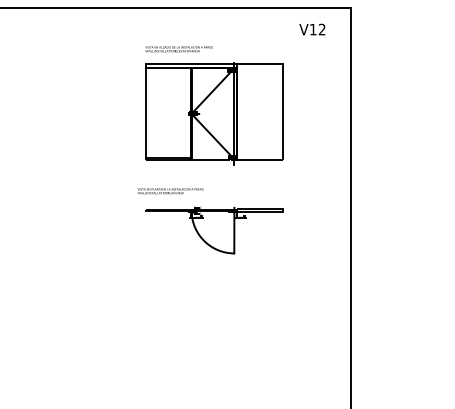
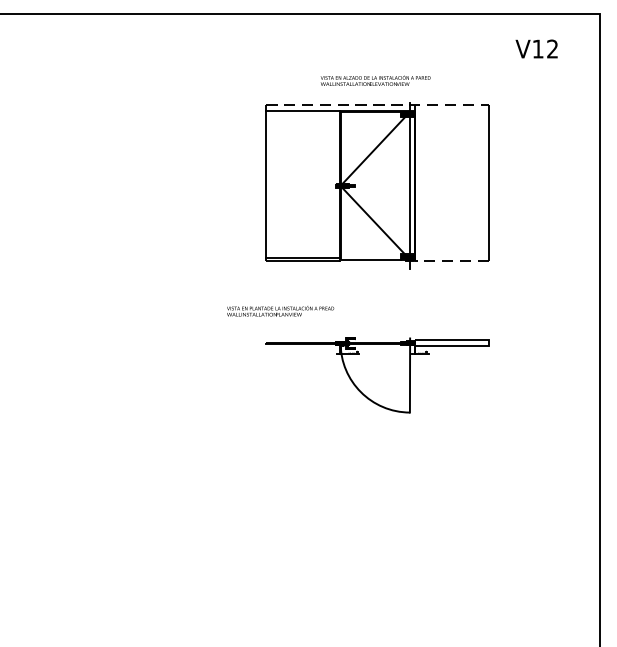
text: (178, 49) -> (374, 81), moved
line: (214, 63) -> (377, 104), solid -> dashed
line: (260, 159) -> (452, 260), solid -> dashed
text: (170, 191) -> (280, 311), moved

